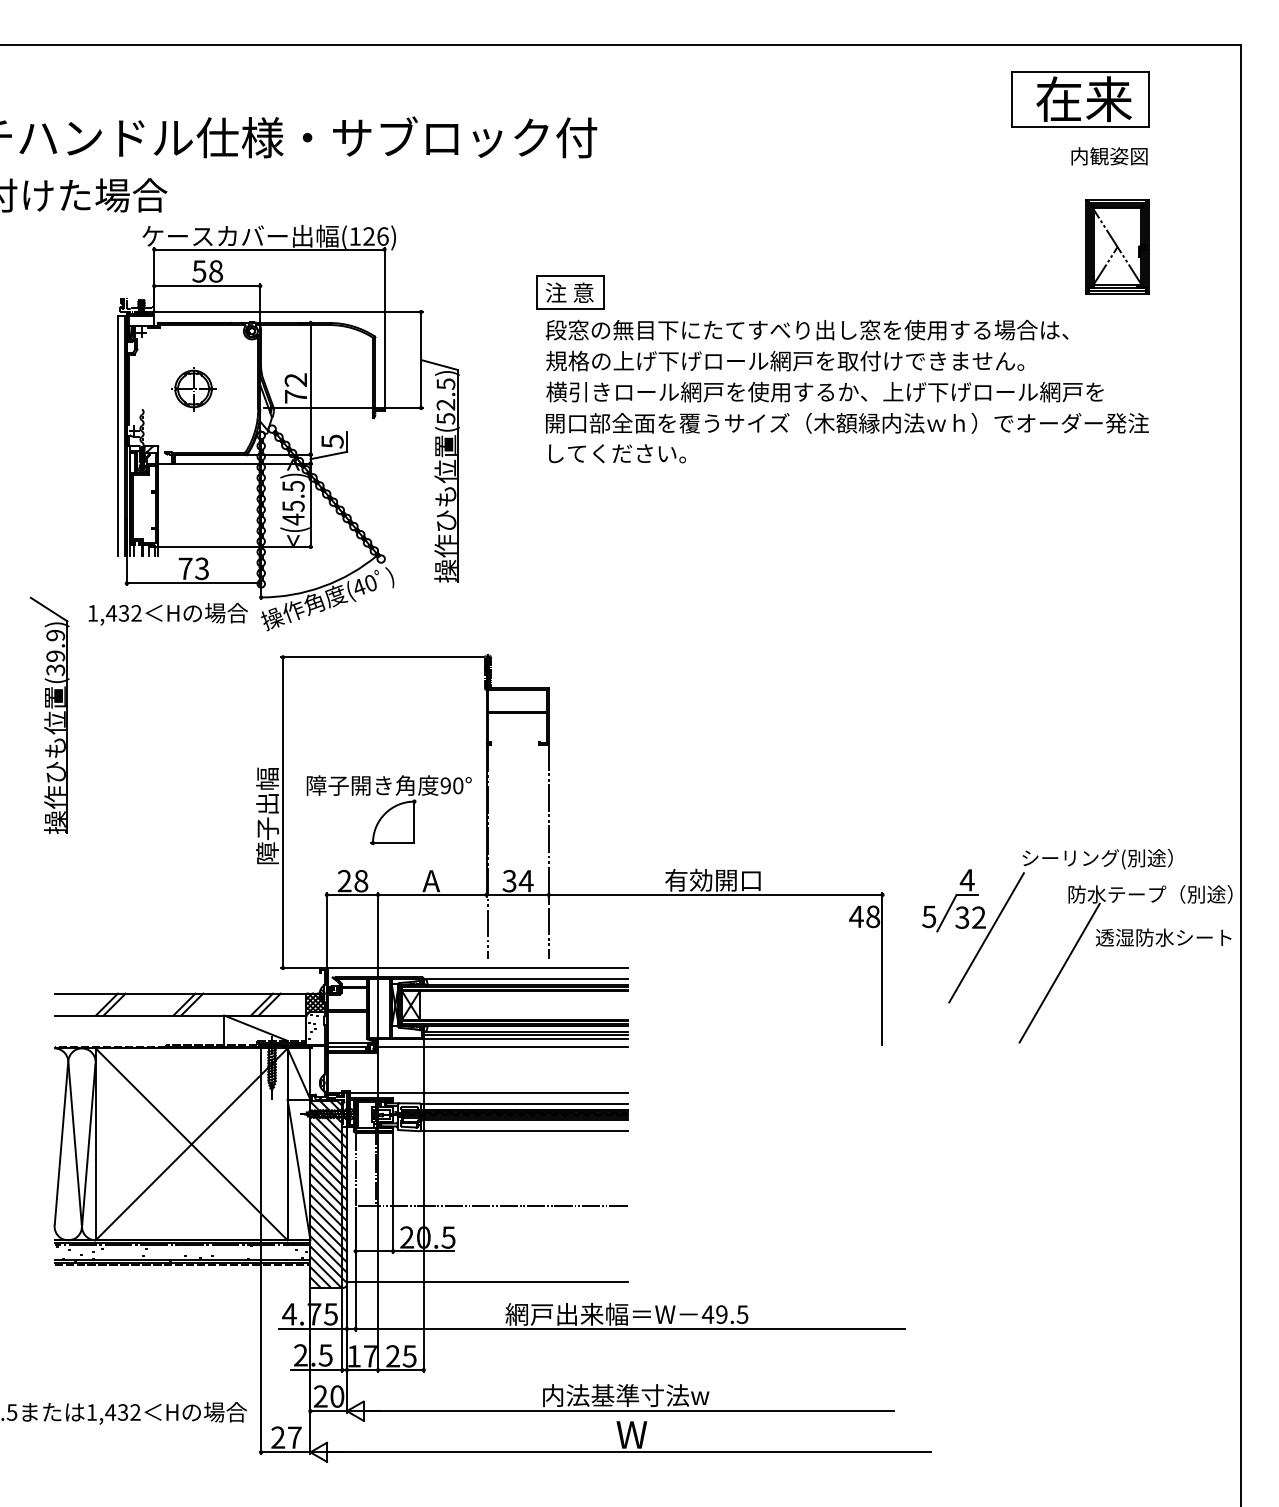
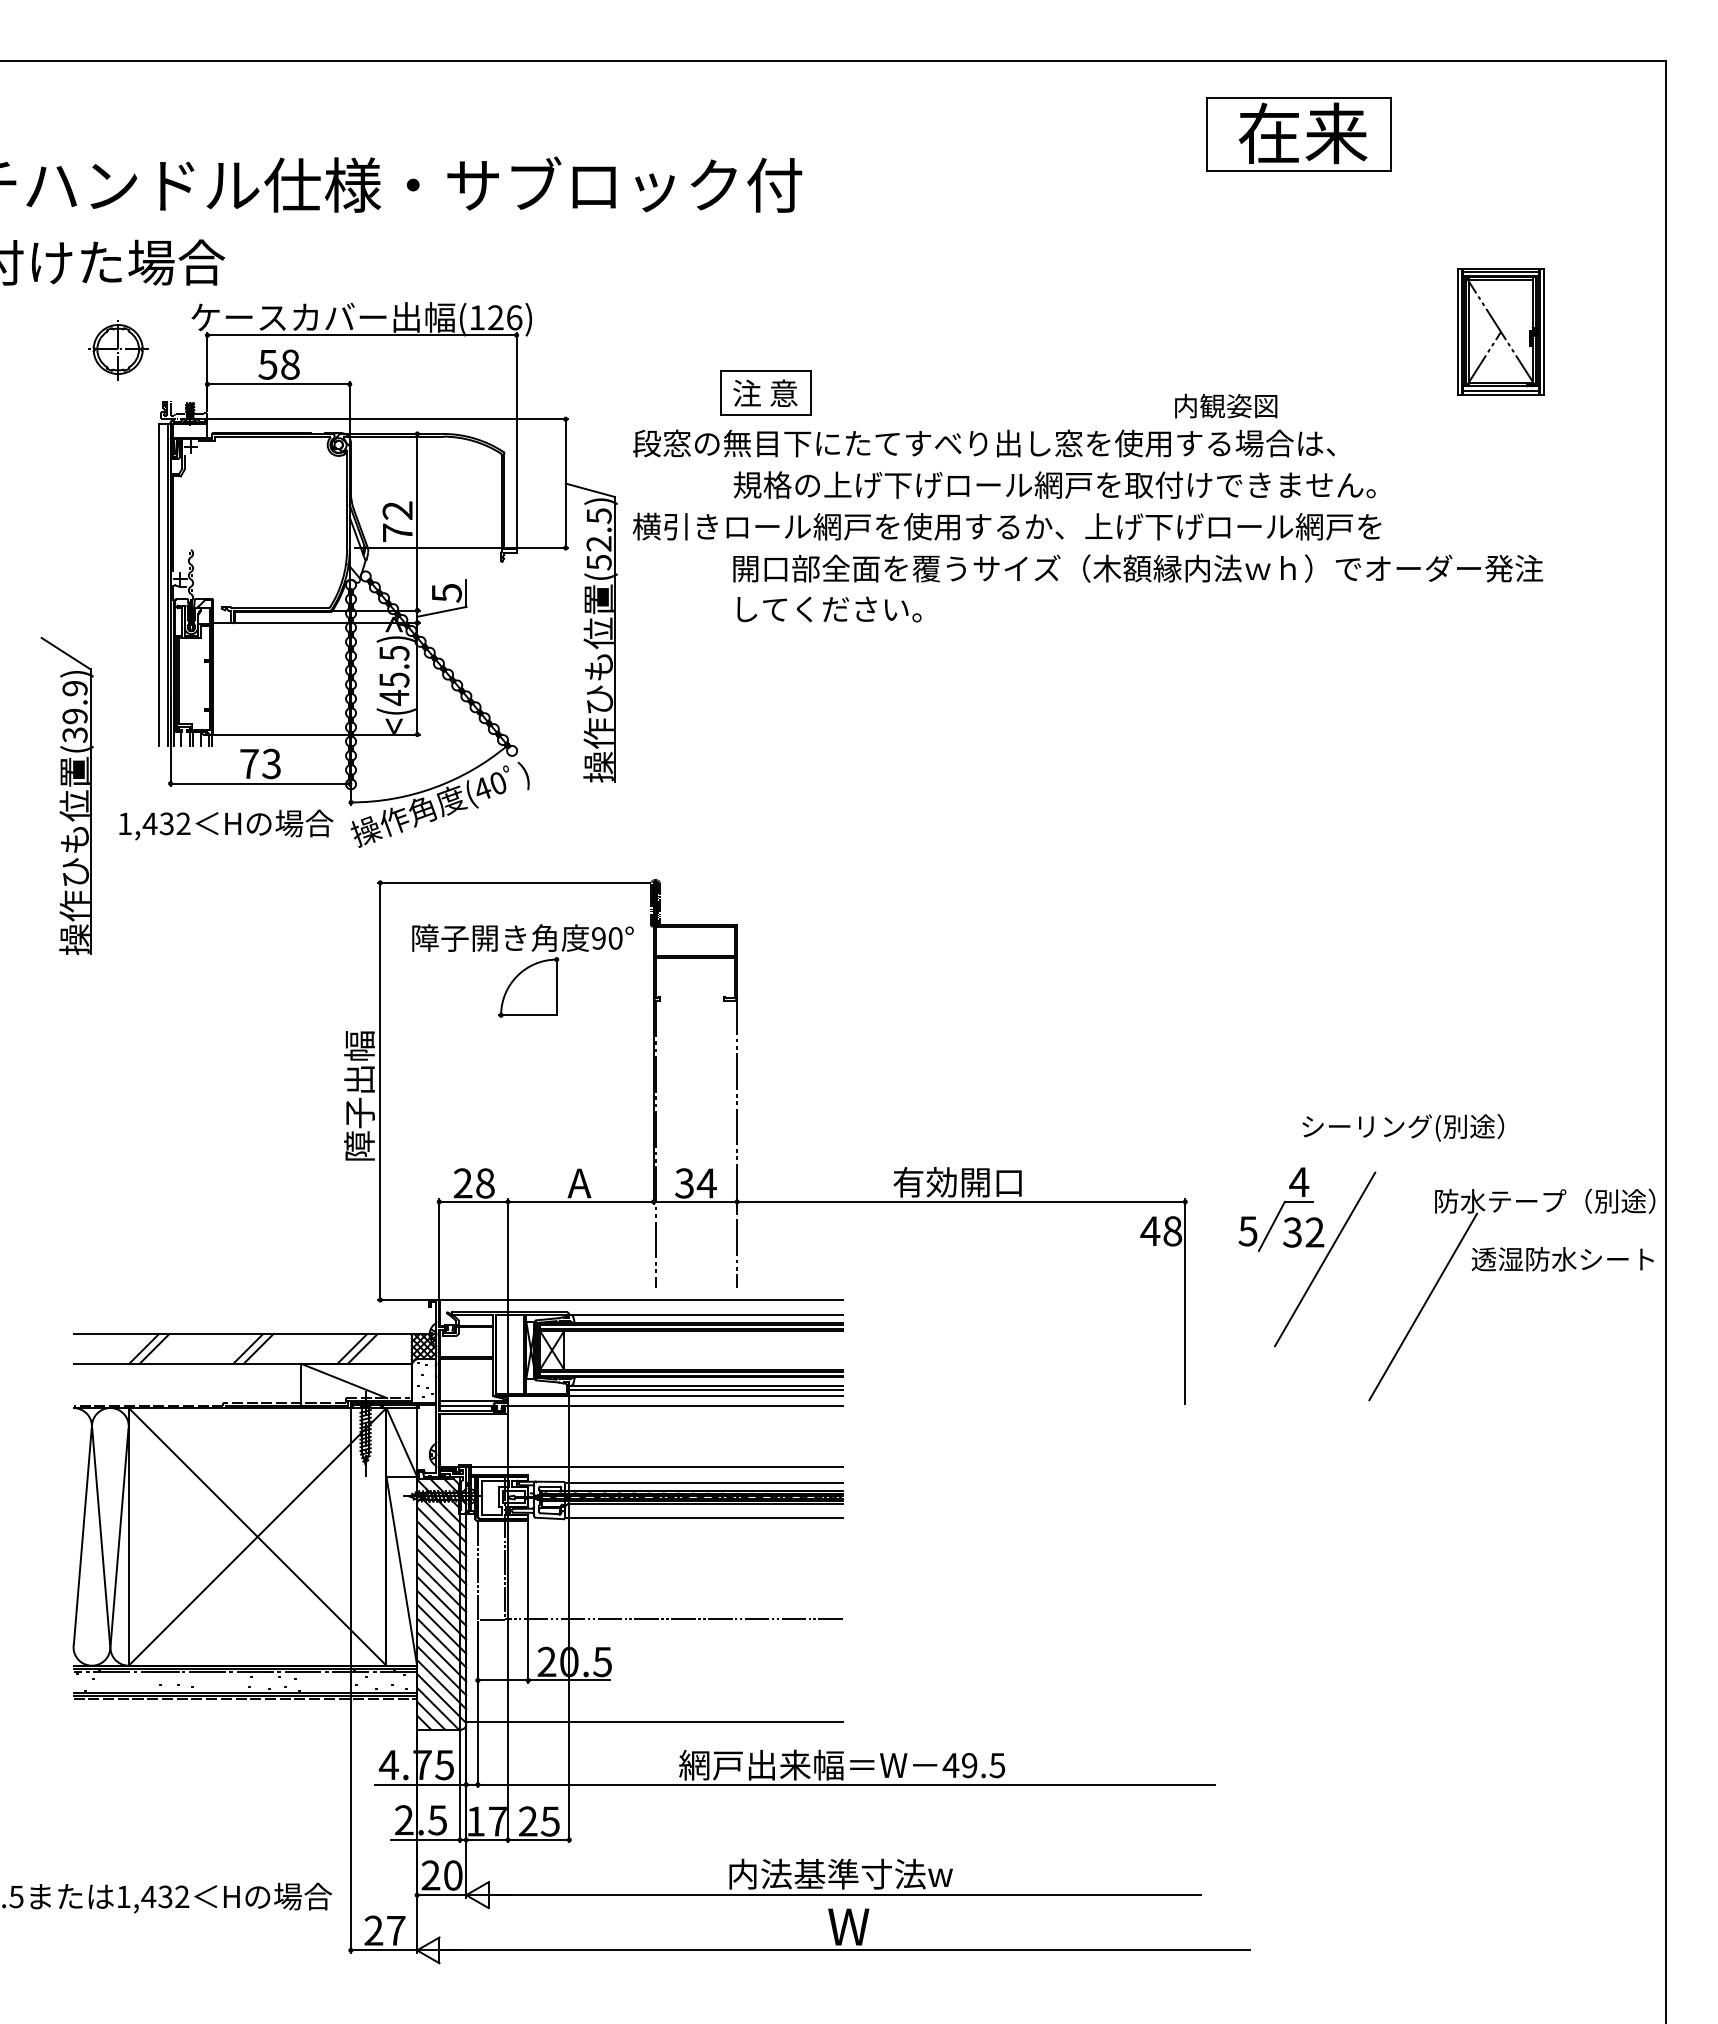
part: (1080, 100) -> (1298, 134), moved
text: (1109, 155) -> (1226, 405), moved
text: (806, 330) -> (983, 443), moved
part: (193, 389) -> (118, 350), moved
text: (824, 391) -> (1006, 526), moved
part: (49, 715) -> (66, 795), moved
part: (388, 809) -> (522, 970), moved
text: (1097, 858) -> (1403, 1127), moved

